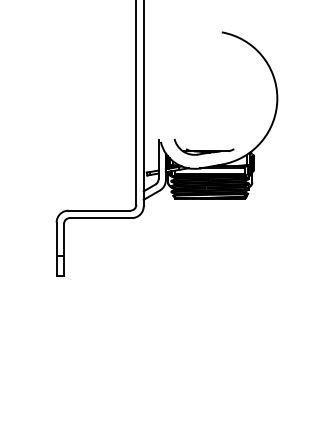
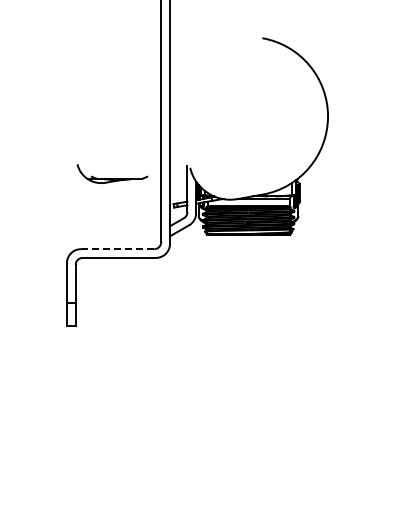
part: (204, 146) -> (112, 173), moved
line: (99, 210) -> (117, 249), solid -> dashed

